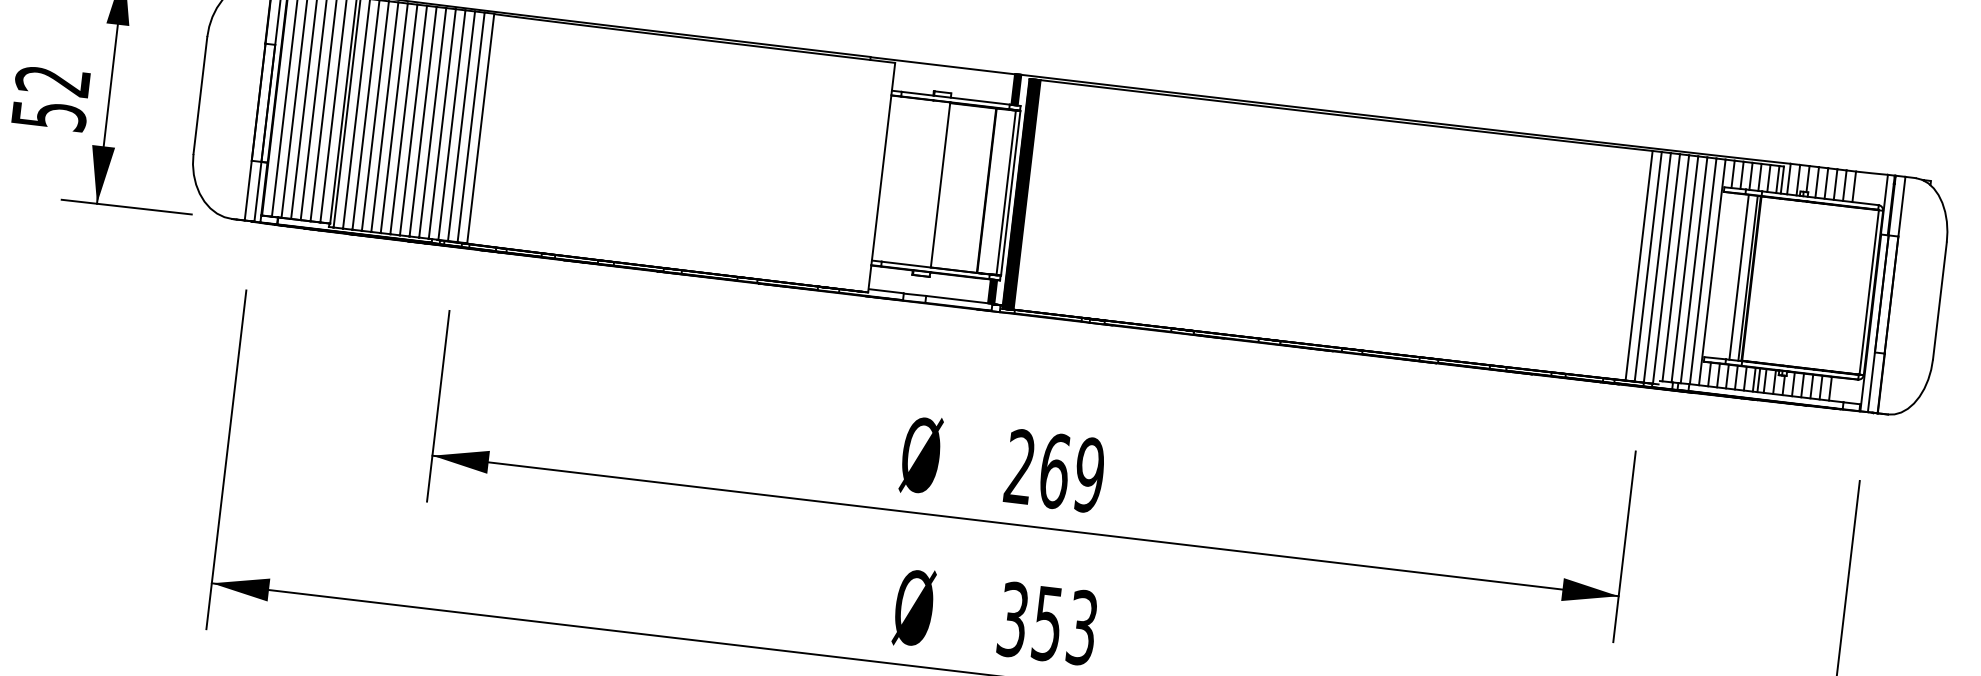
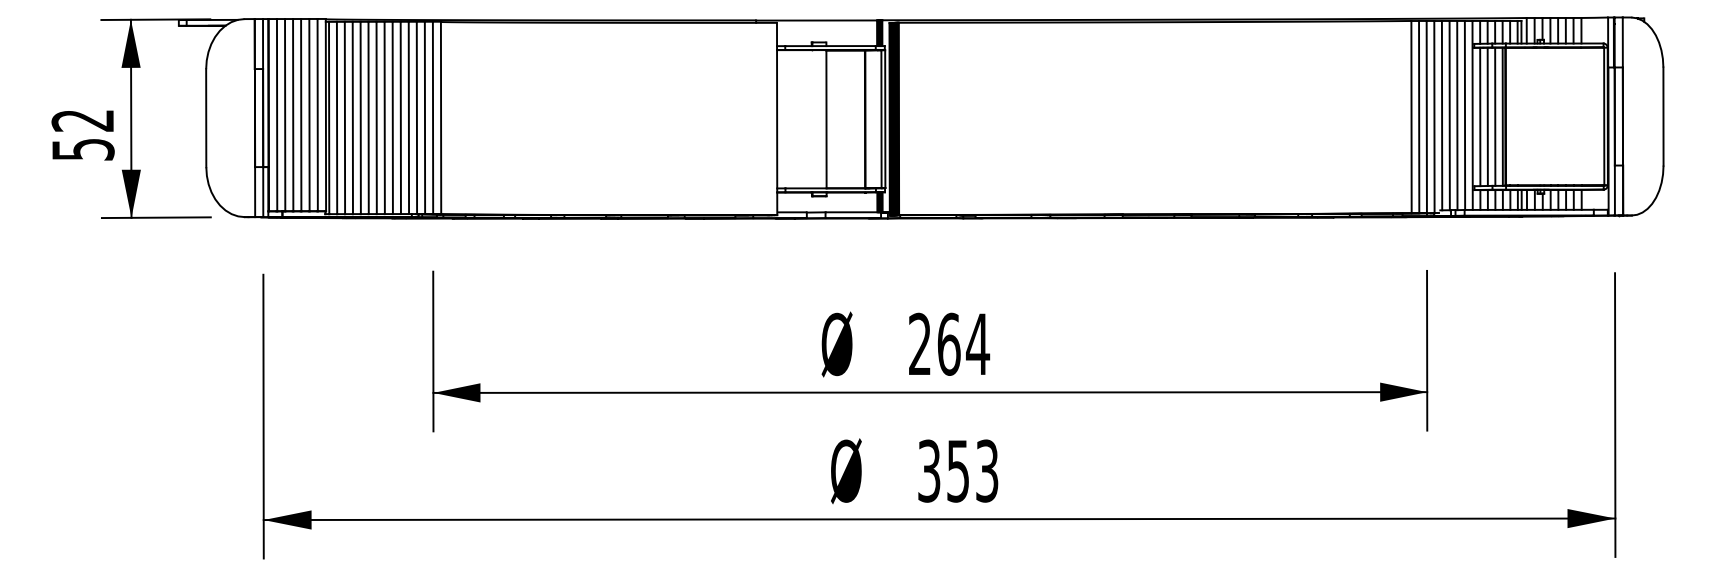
line: (1721, 274) -> (1480, 116), added
line: (1729, 275) -> (1487, 116), added
text: (1090, 474) -> (978, 343), 269 -> 264

